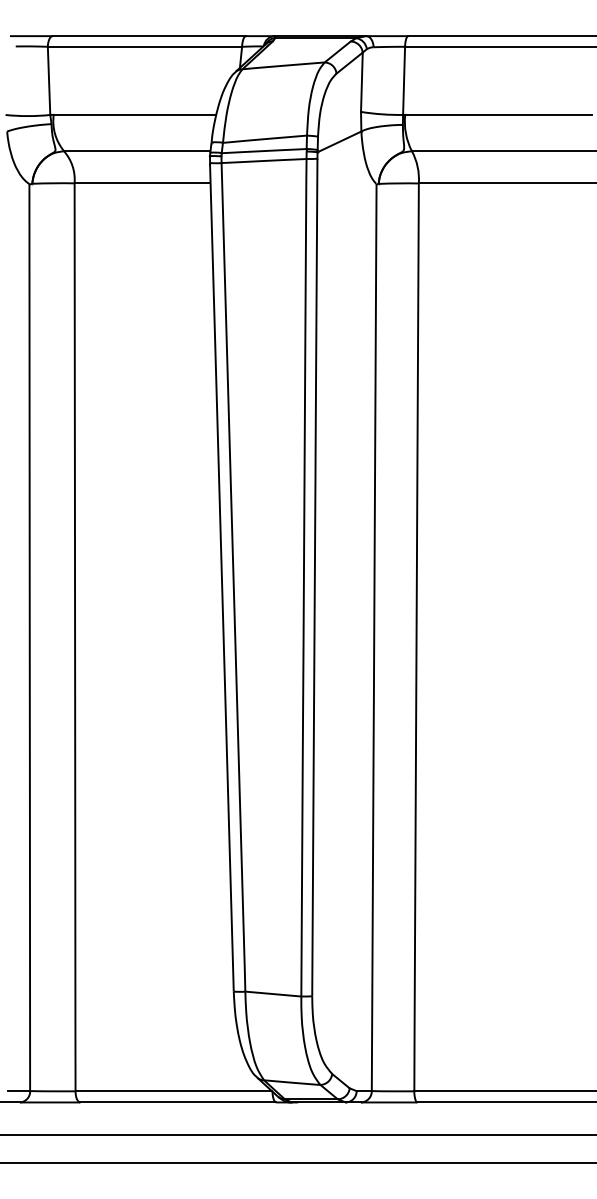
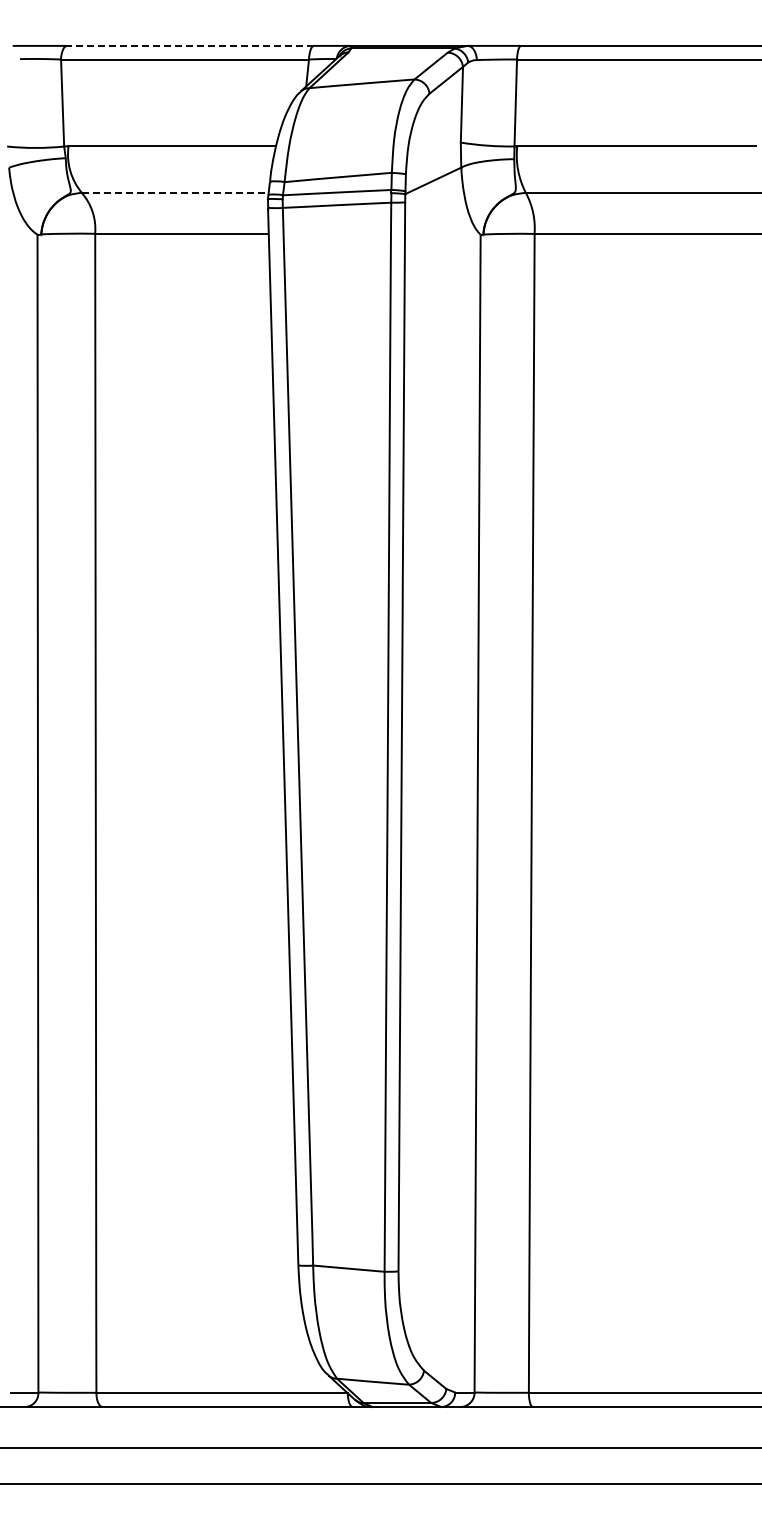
line: (149, 35) -> (190, 45), solid -> dashed
line: (137, 151) -> (175, 192), solid -> dashed

